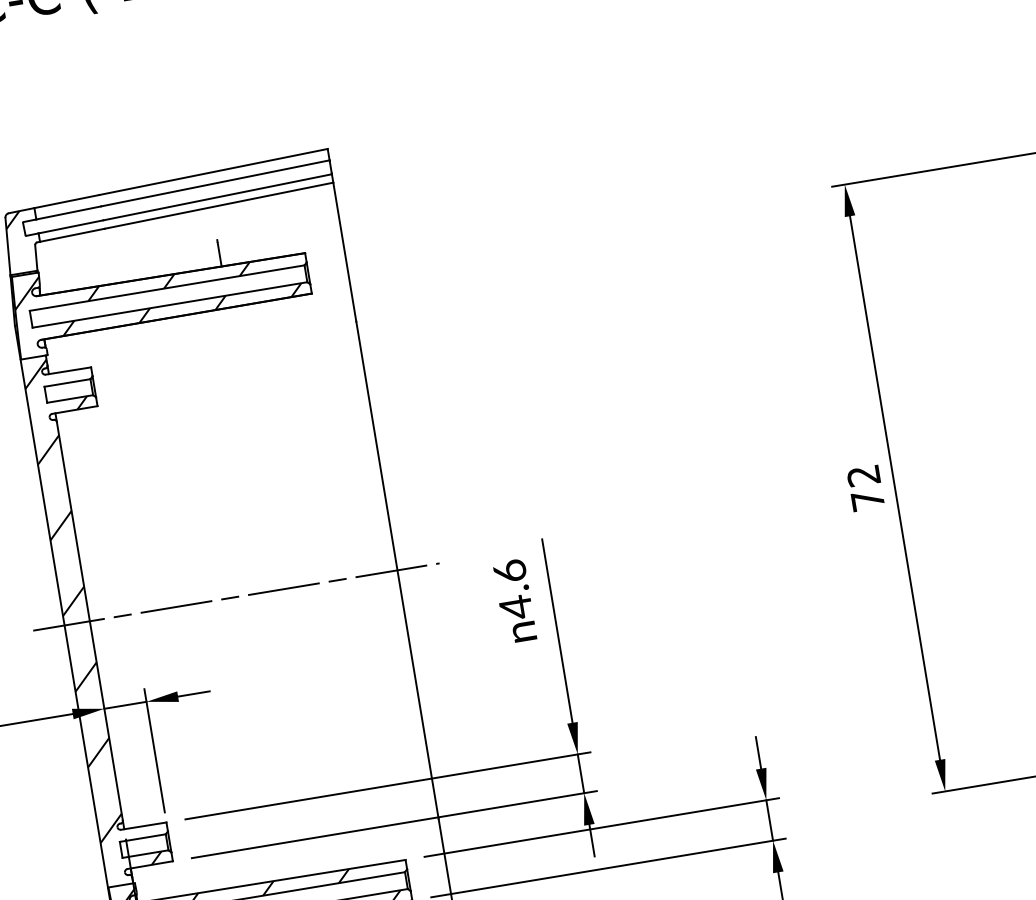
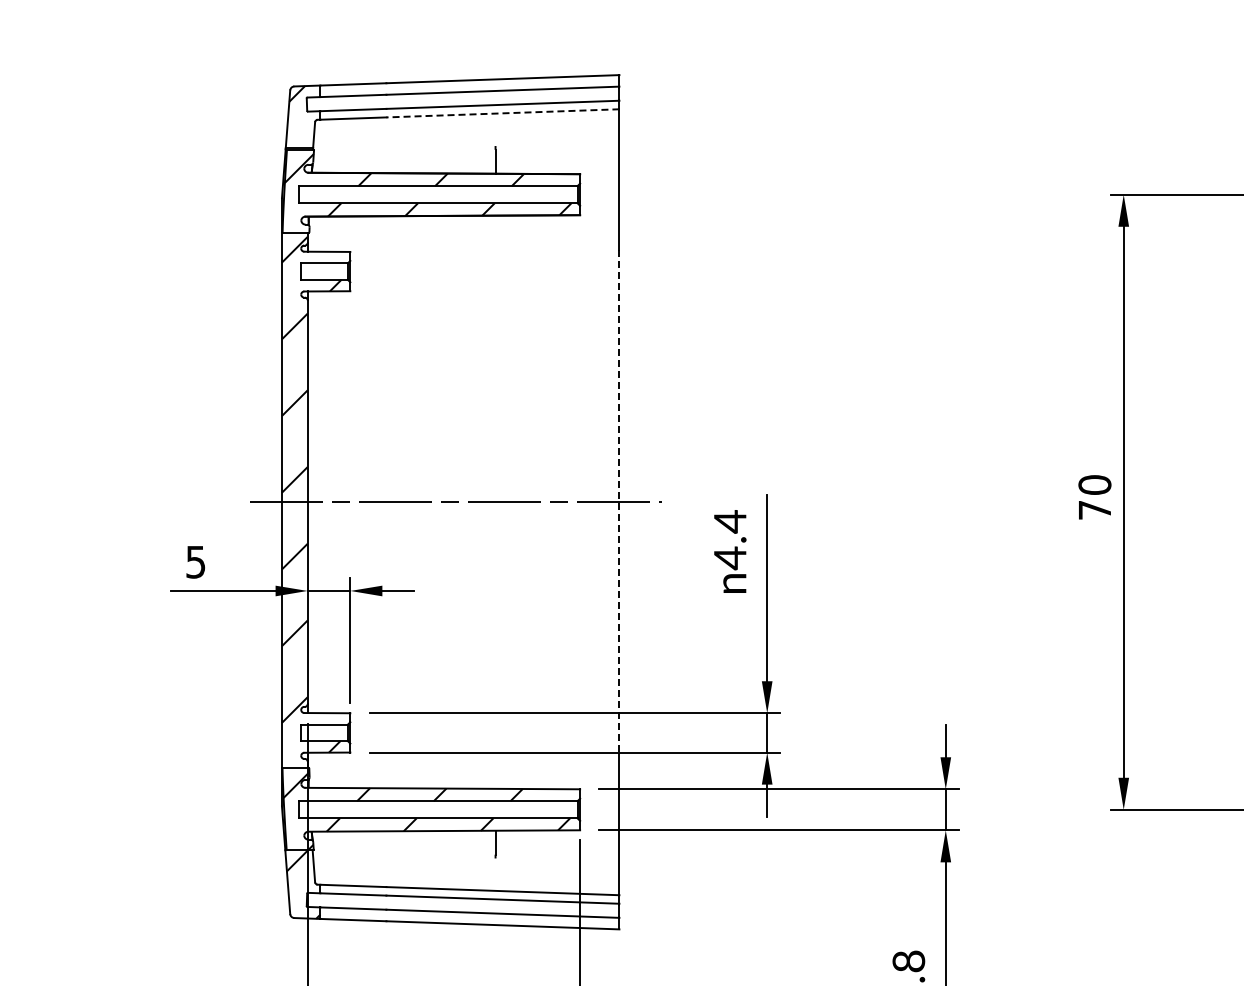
line: (218, 205) -> (502, 113), solid -> dashed
text: (863, 475) -> (1094, 484), 72 -> 70
line: (397, 570) -> (619, 502), solid -> dashed
text: (510, 571) -> (730, 521), 4.6 -> 4.4

